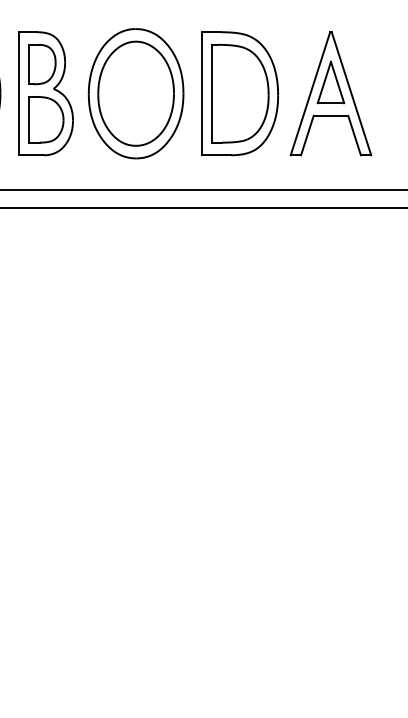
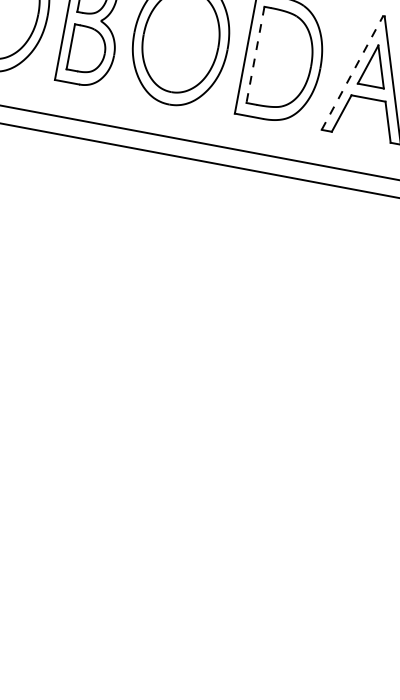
line: (211, 93) -> (255, 54), solid -> dashed
line: (310, 93) -> (352, 72), solid -> dashed

